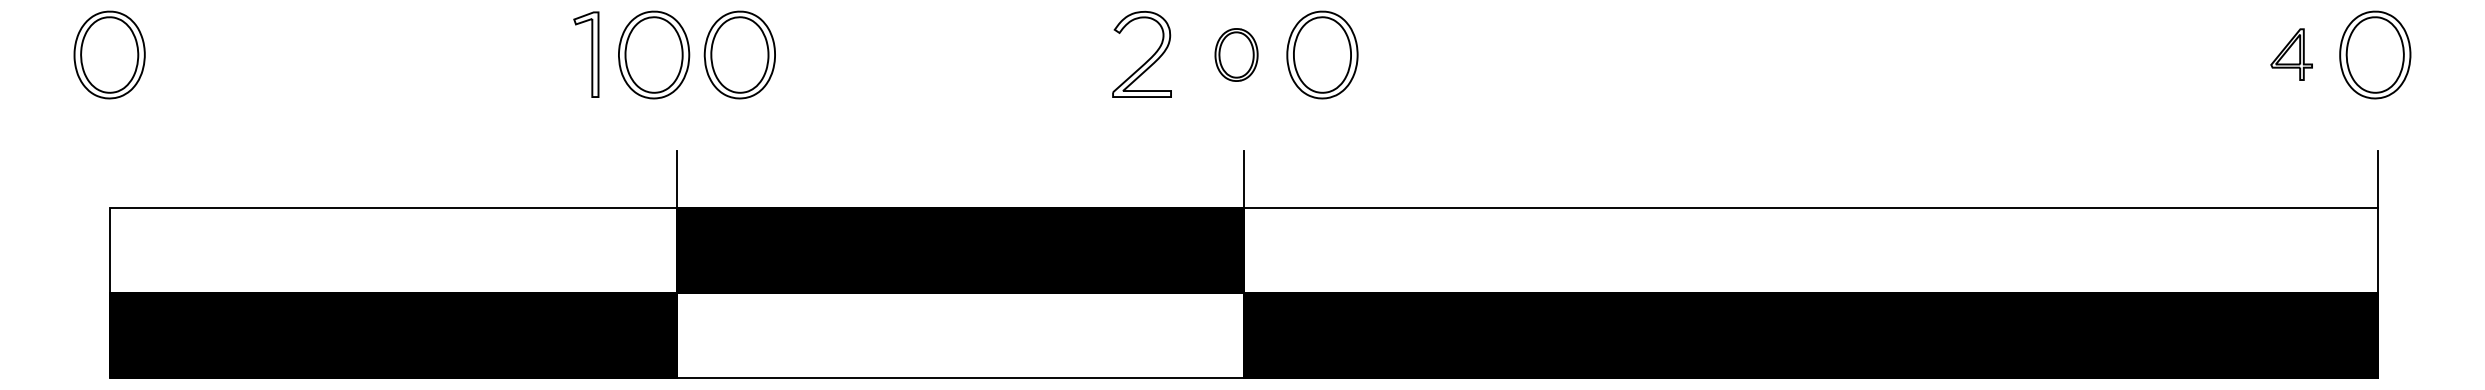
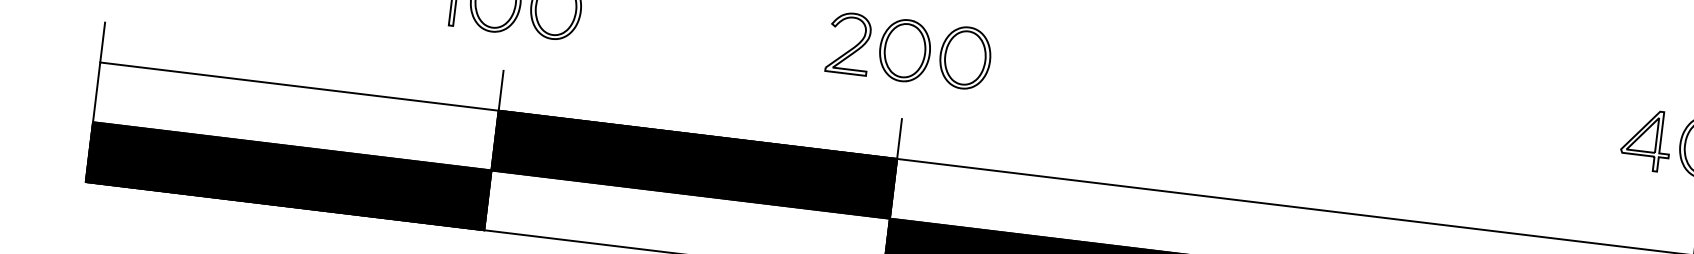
part: (1236, 54) -> (905, 50), size x1.67
part: (2291, 54) -> (1646, 140), size x1.67
part: (1145, 61) -> (851, 48), moved
line: (109, 179) -> (102, 42), added

